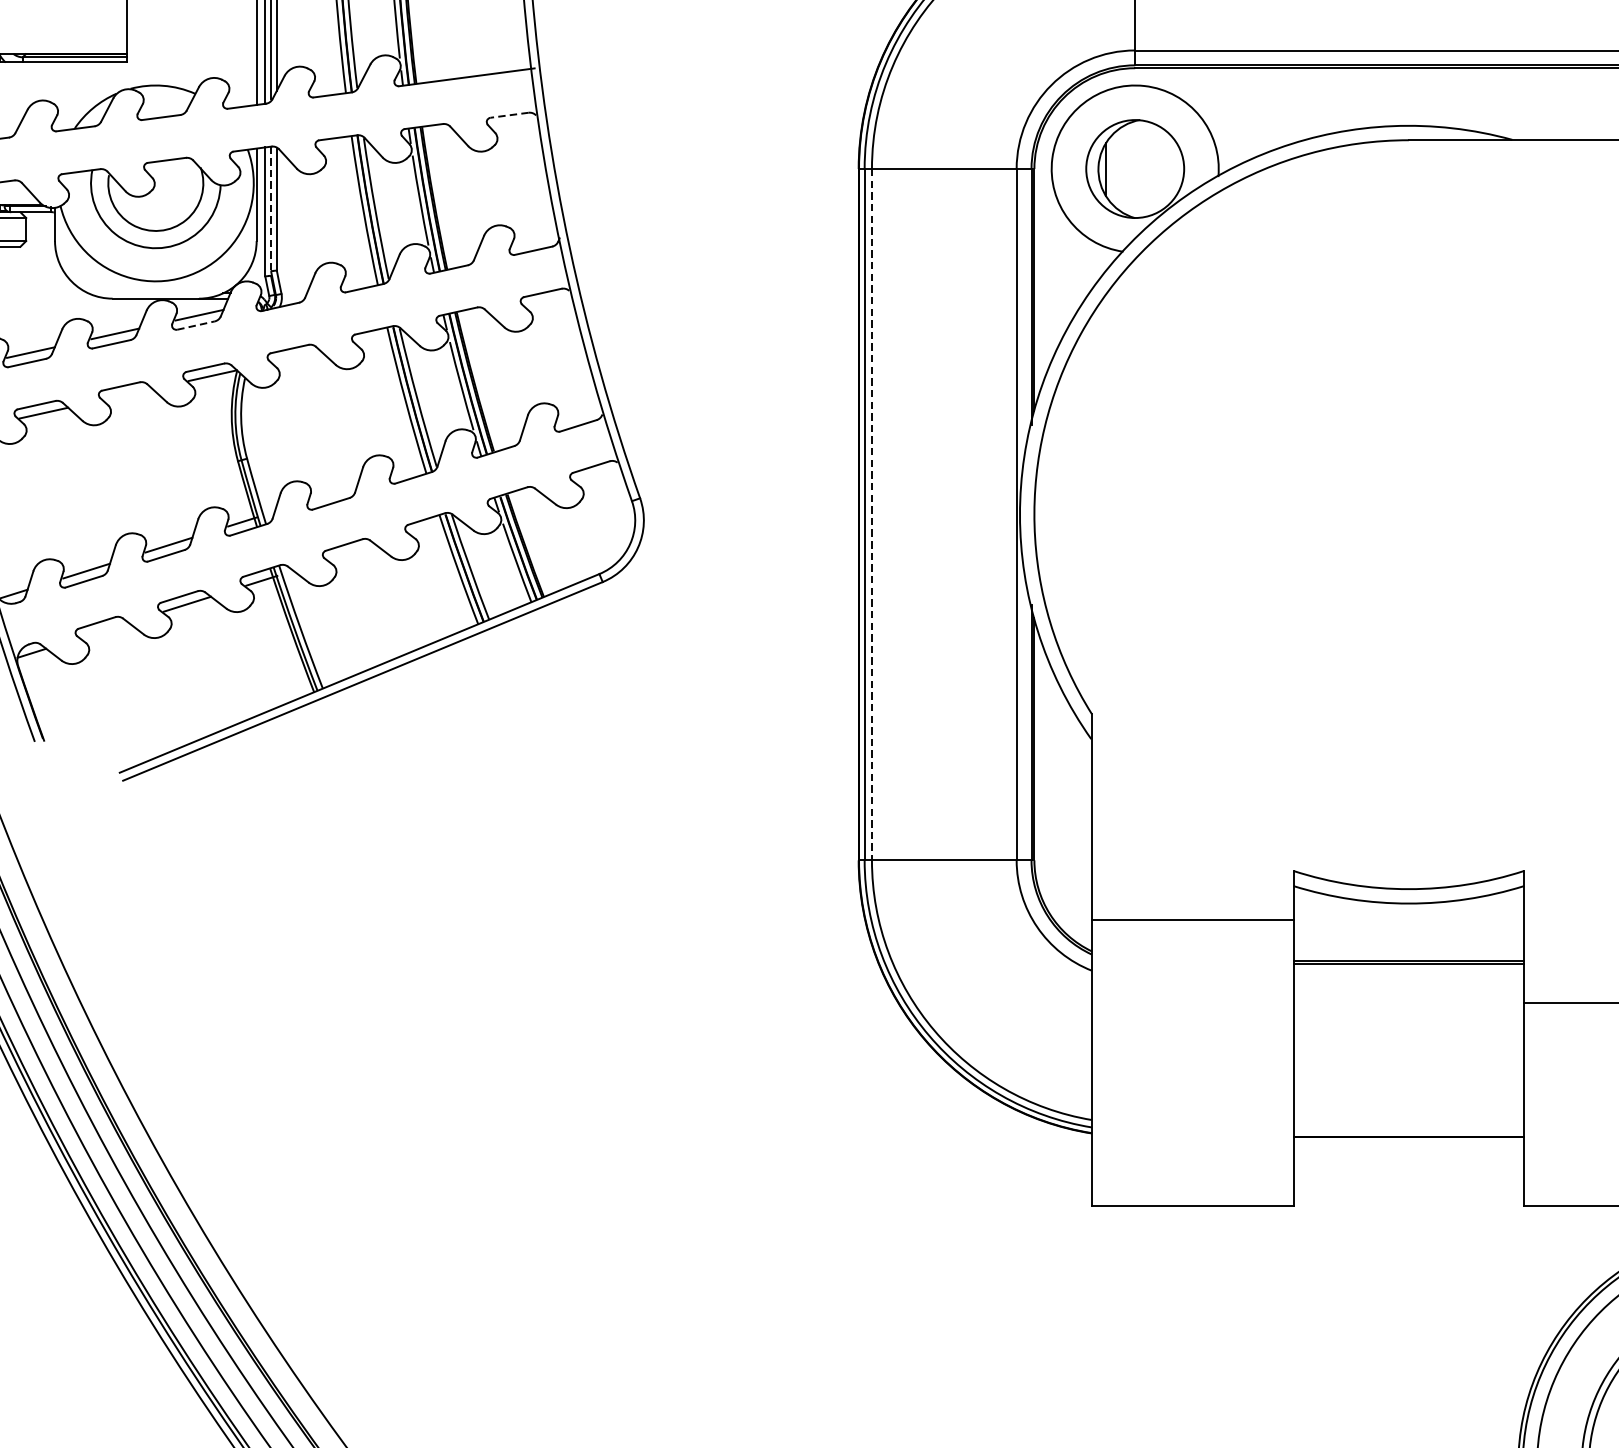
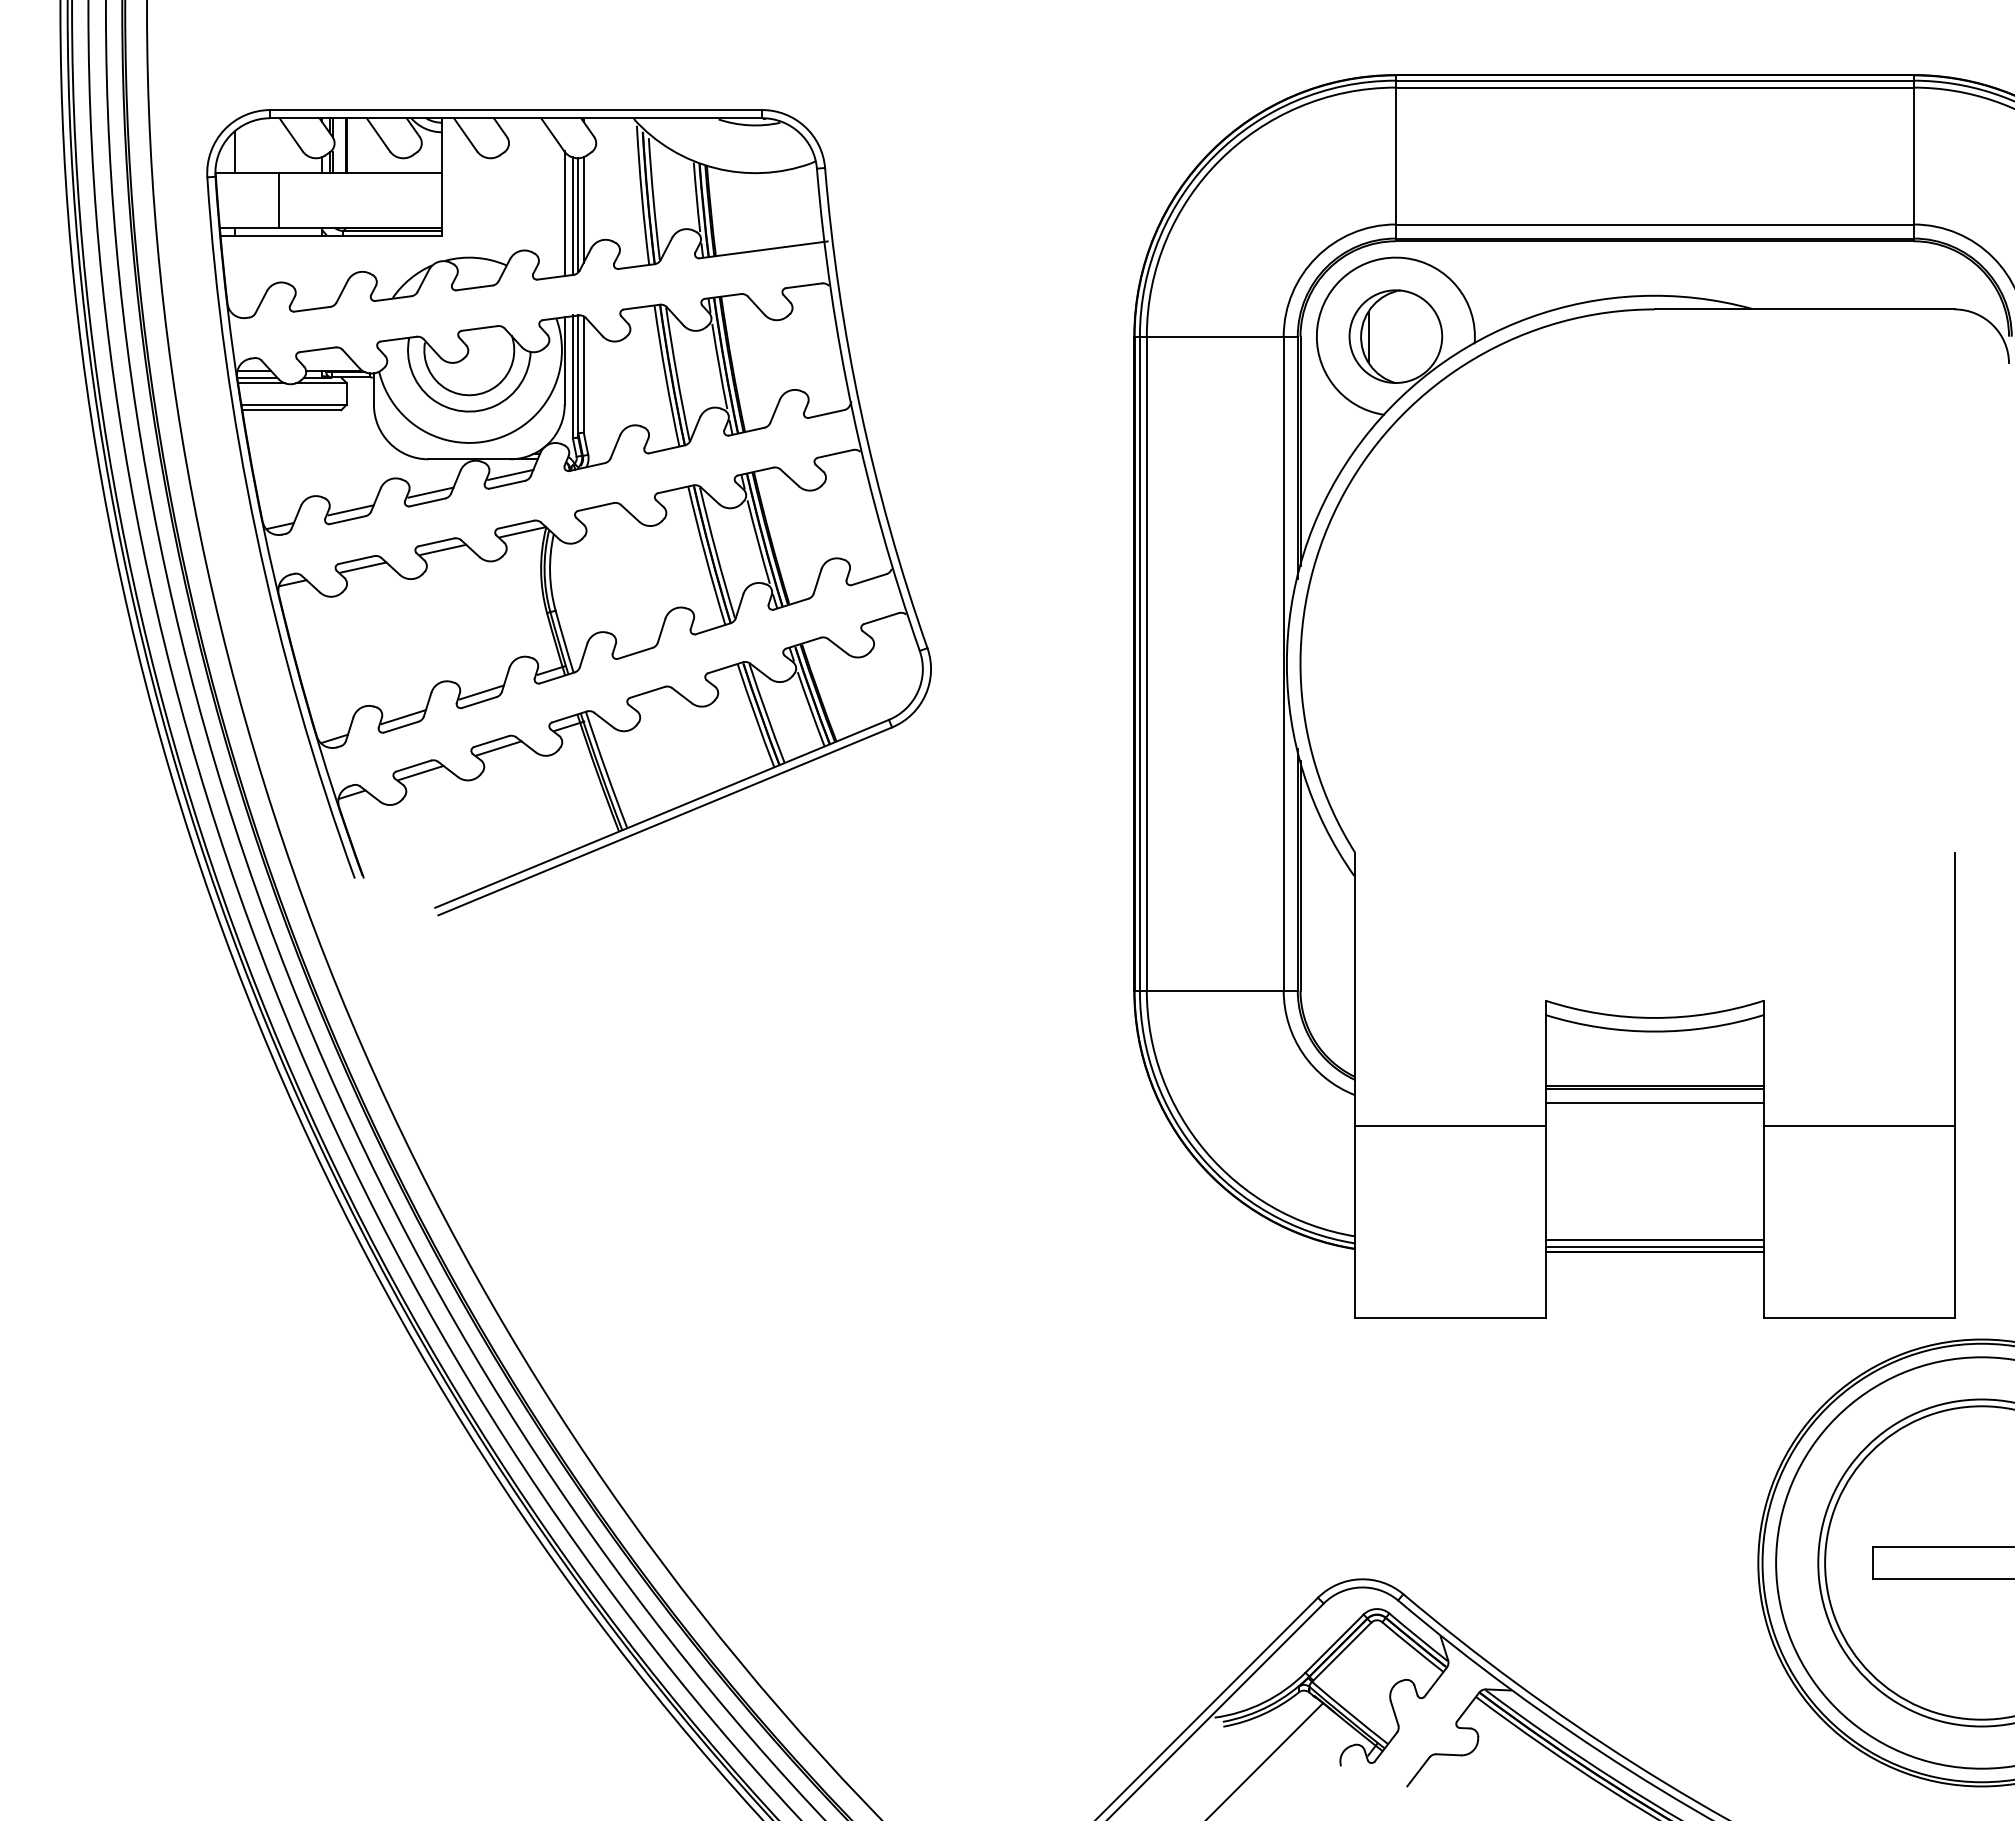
line: (509, 114) -> (803, 285), dashed -> solid
line: (271, 212) -> (578, 377), dashed -> solid
line: (196, 325) -> (507, 484), dashed -> solid
line: (128, 394) -> (443, 549), added
line: (871, 515) -> (1146, 664), dashed -> solid
line: (104, 629) -> (420, 772), added
line: (1192, 919) -> (1450, 1125), moved
line: (1408, 978) -> (1654, 1102), added
line: (1408, 1123) -> (1654, 1239), added
line: (1408, 1130) -> (1654, 1246), added

